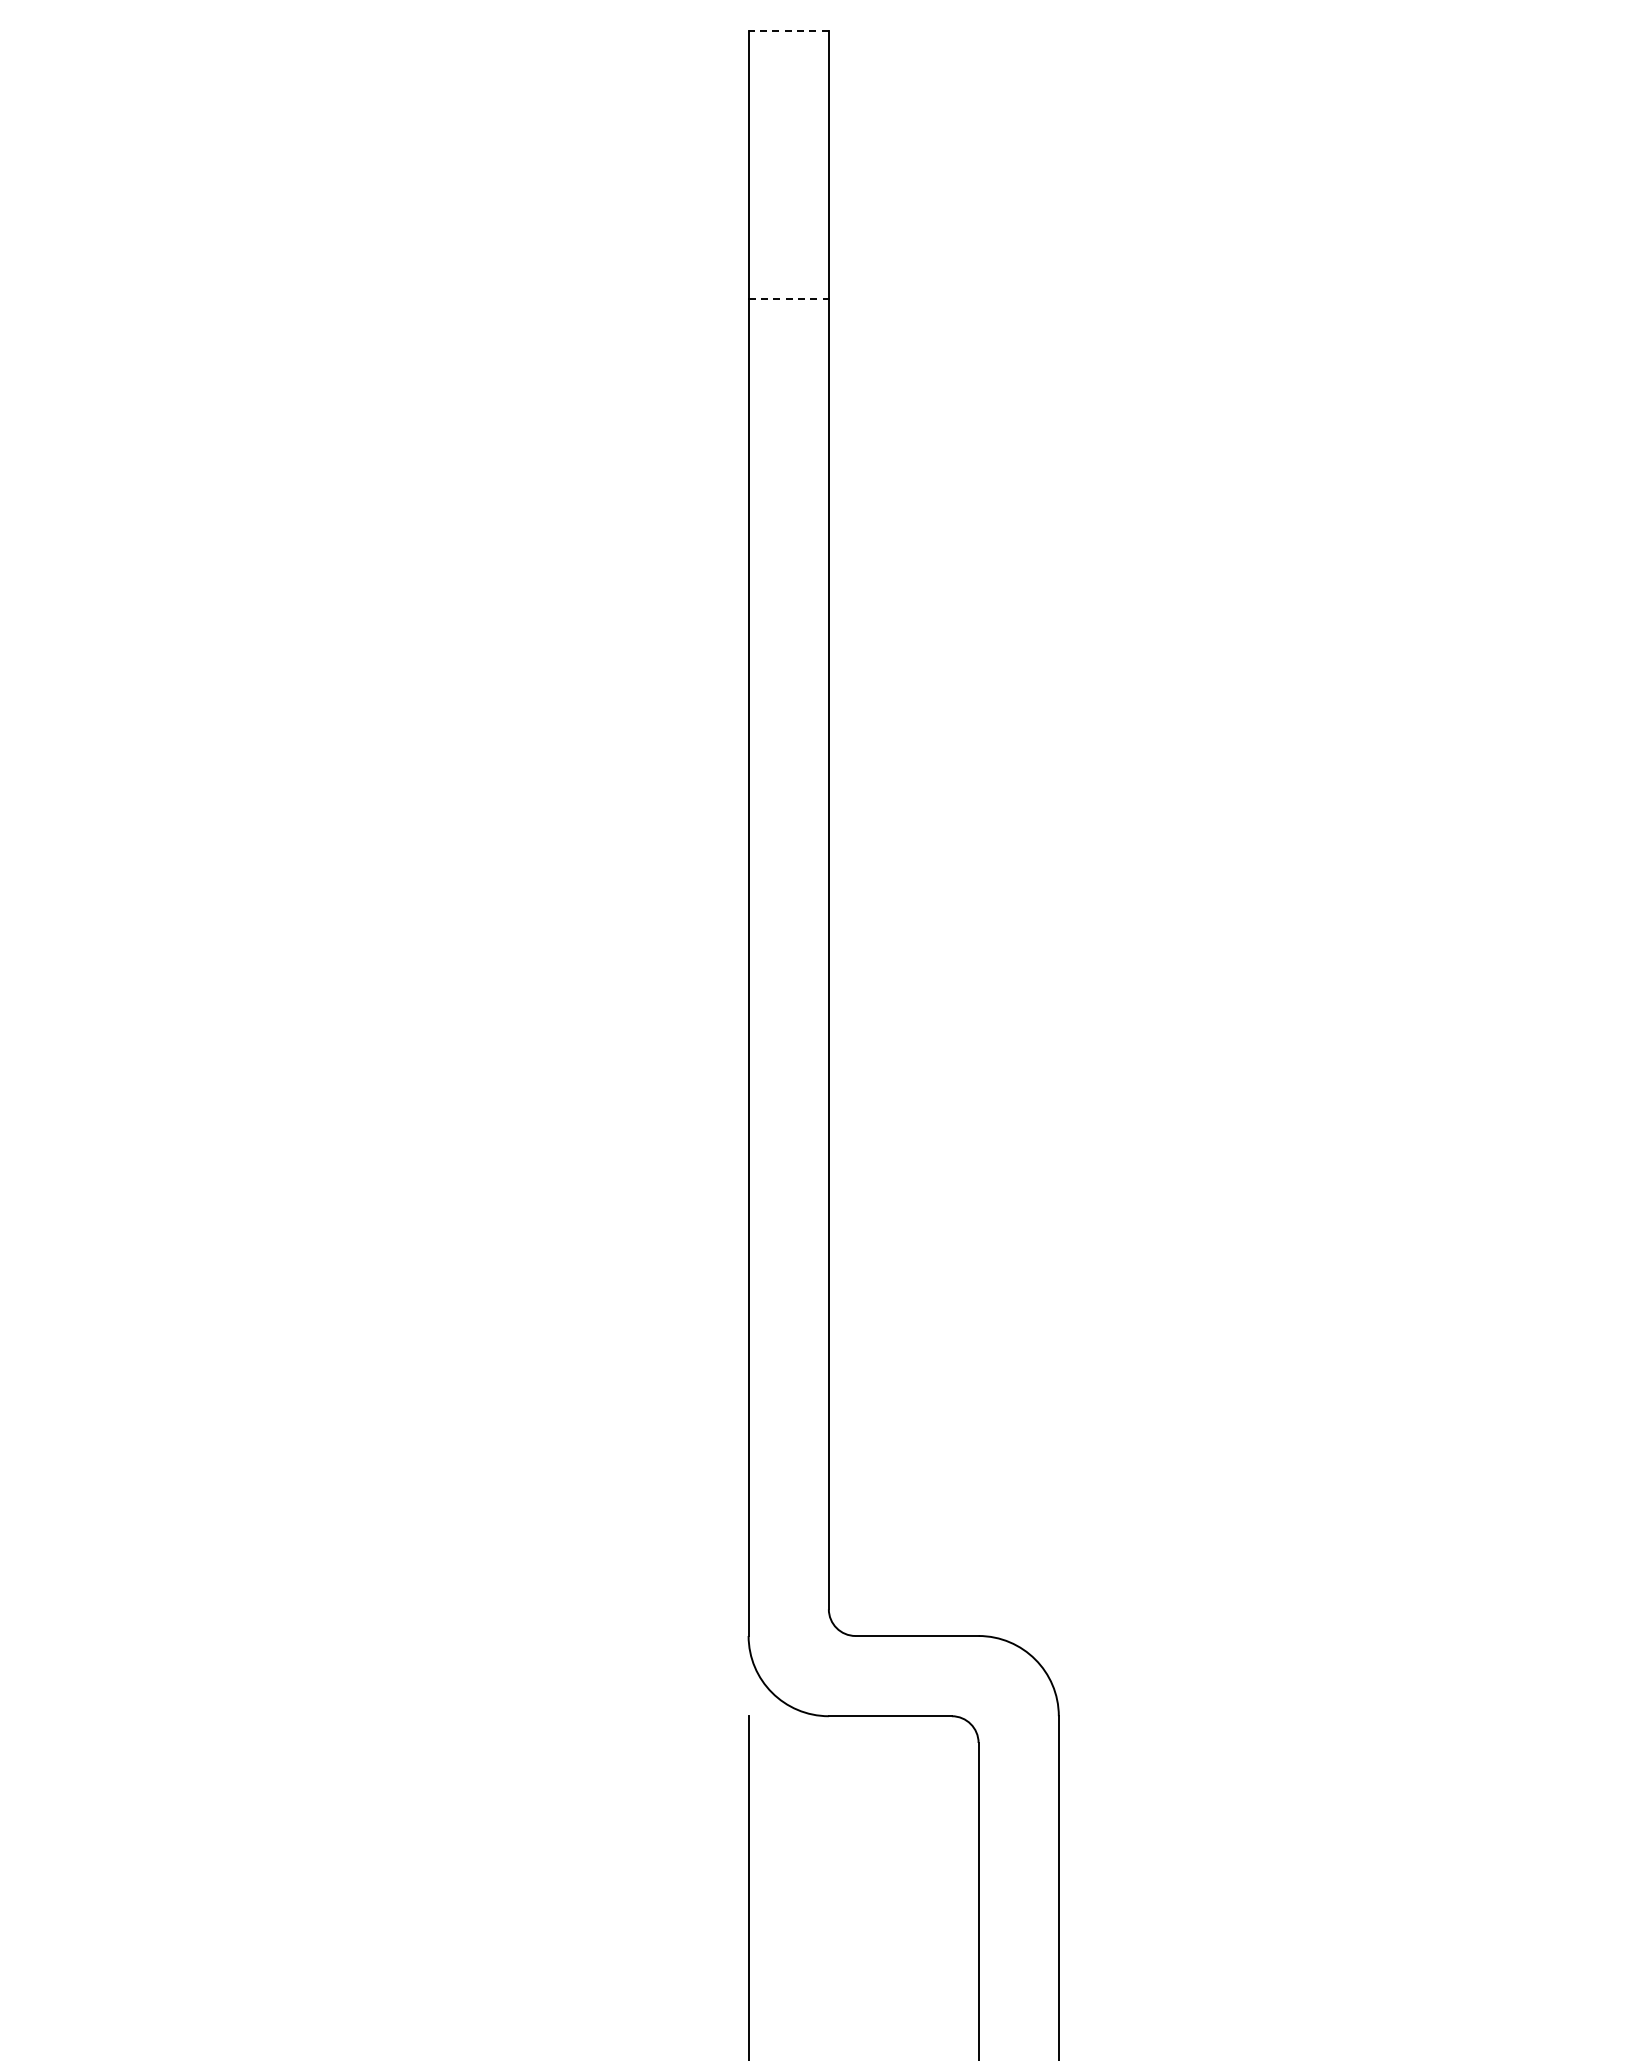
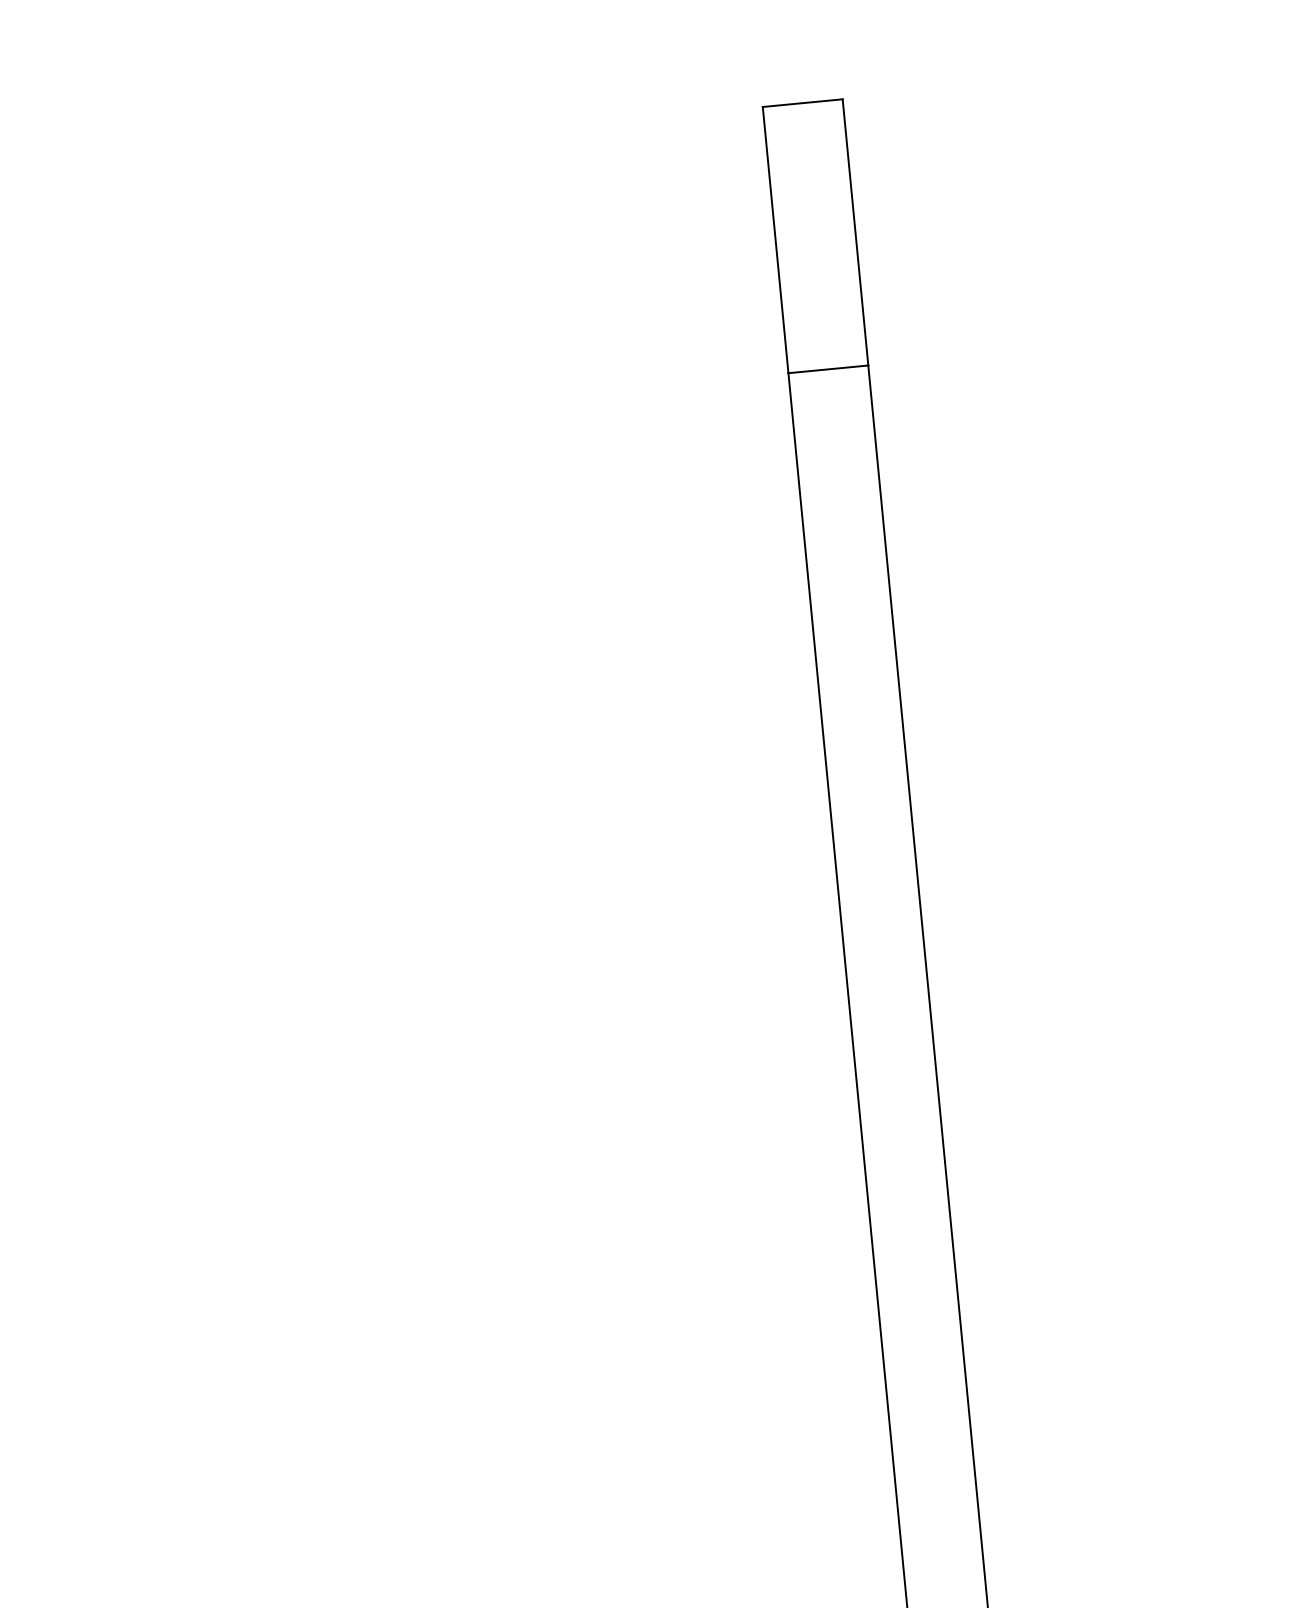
line: (788, 31) -> (802, 103), dashed -> solid
line: (789, 298) -> (829, 368), dashed -> solid

